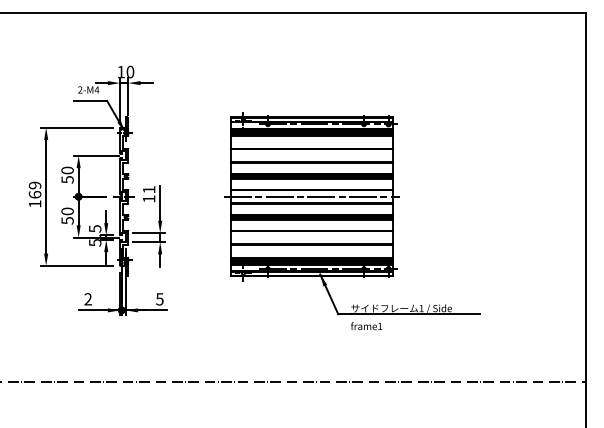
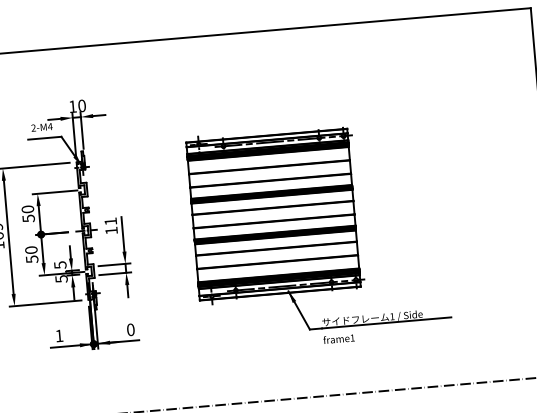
line: (311, 196) -> (273, 214), removed
text: (87, 299) -> (58, 336), 2 -> 1
text: (159, 299) -> (130, 330), 5 -> 0

